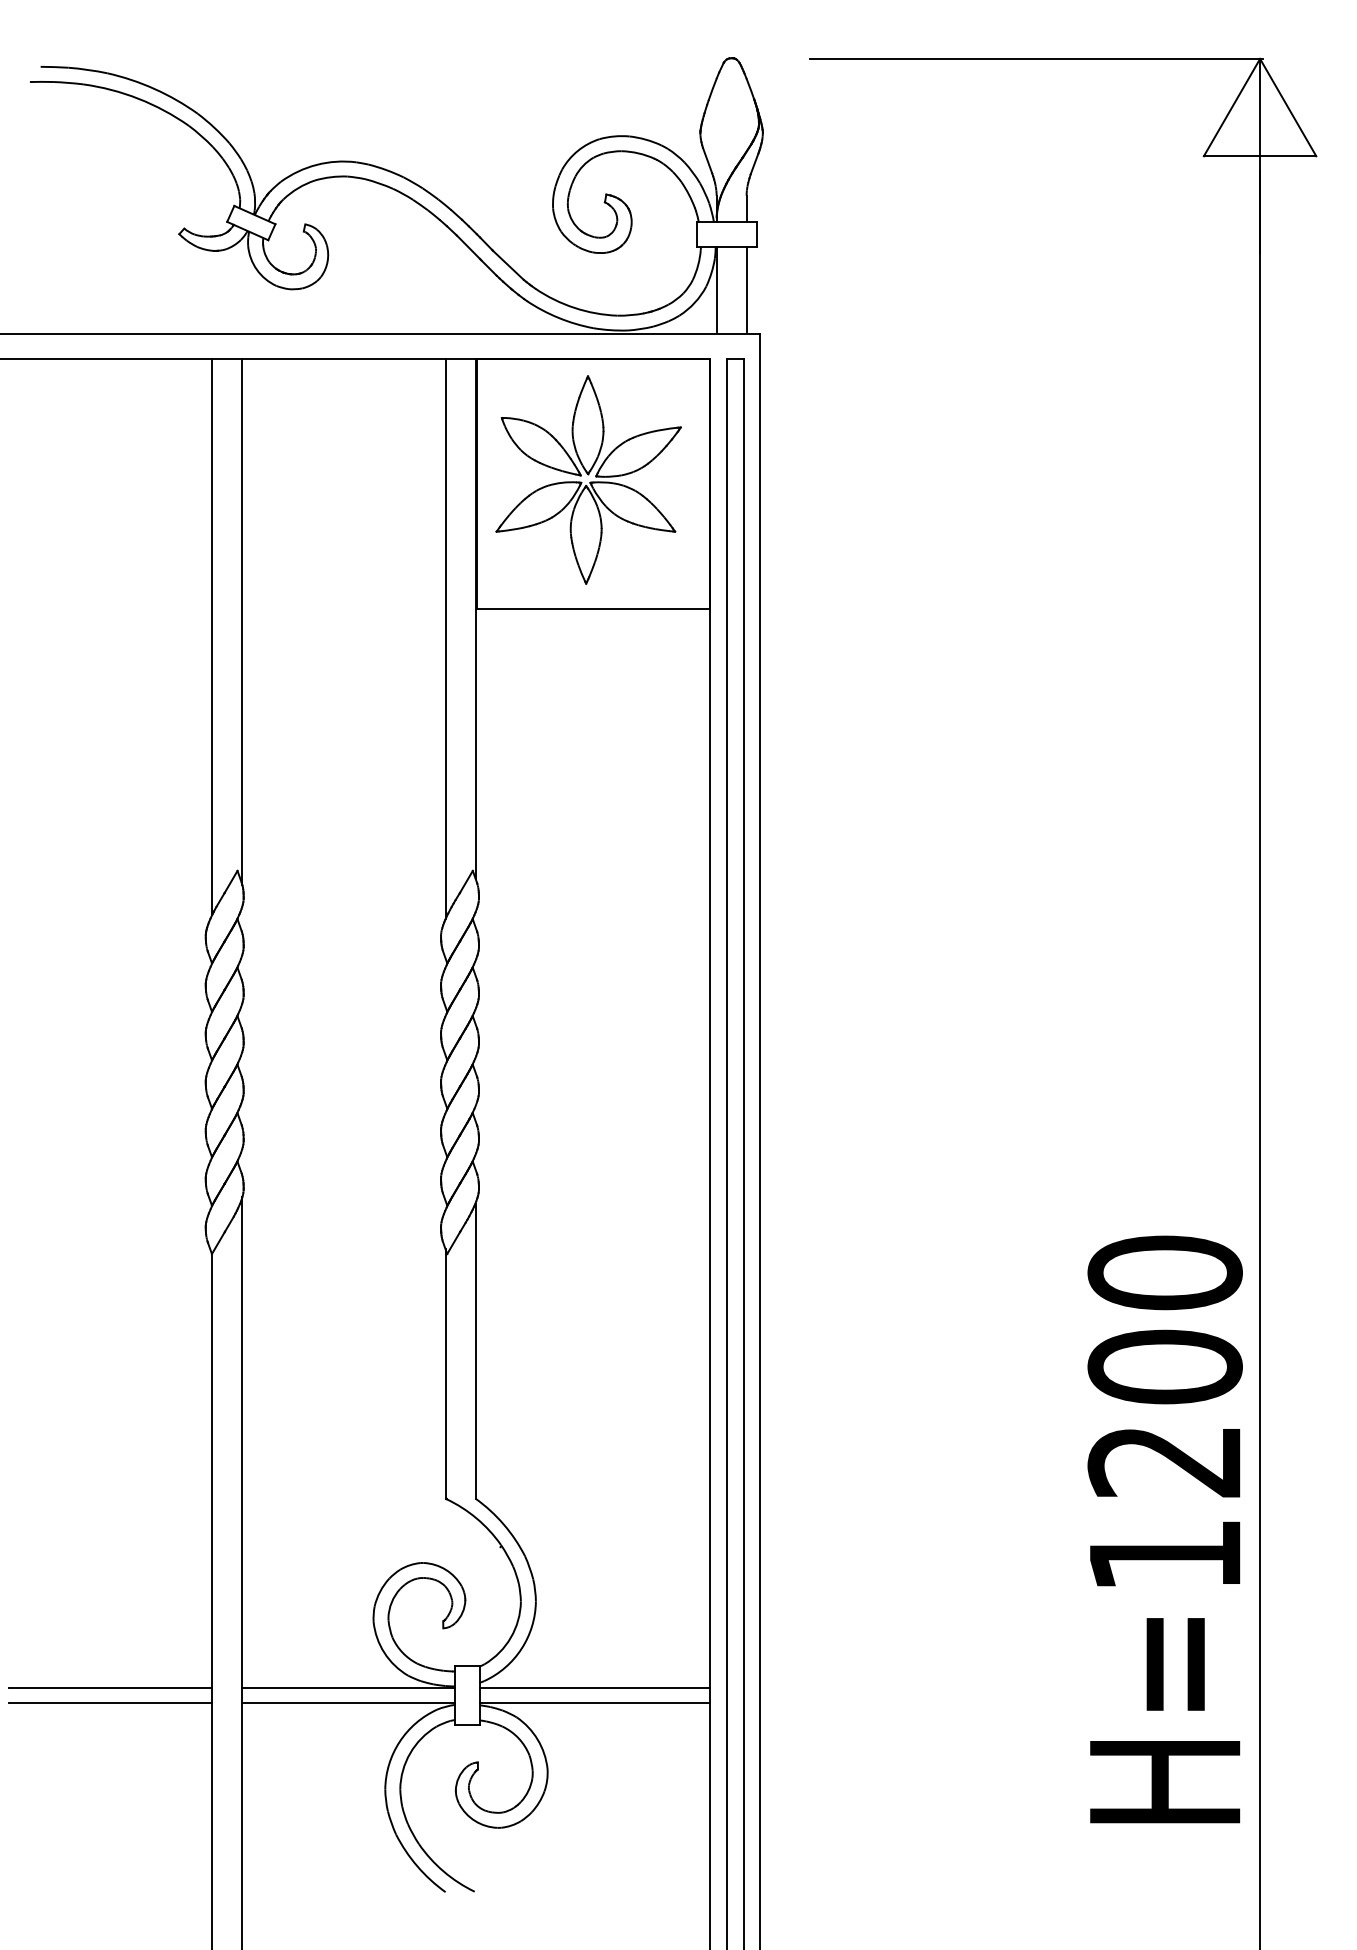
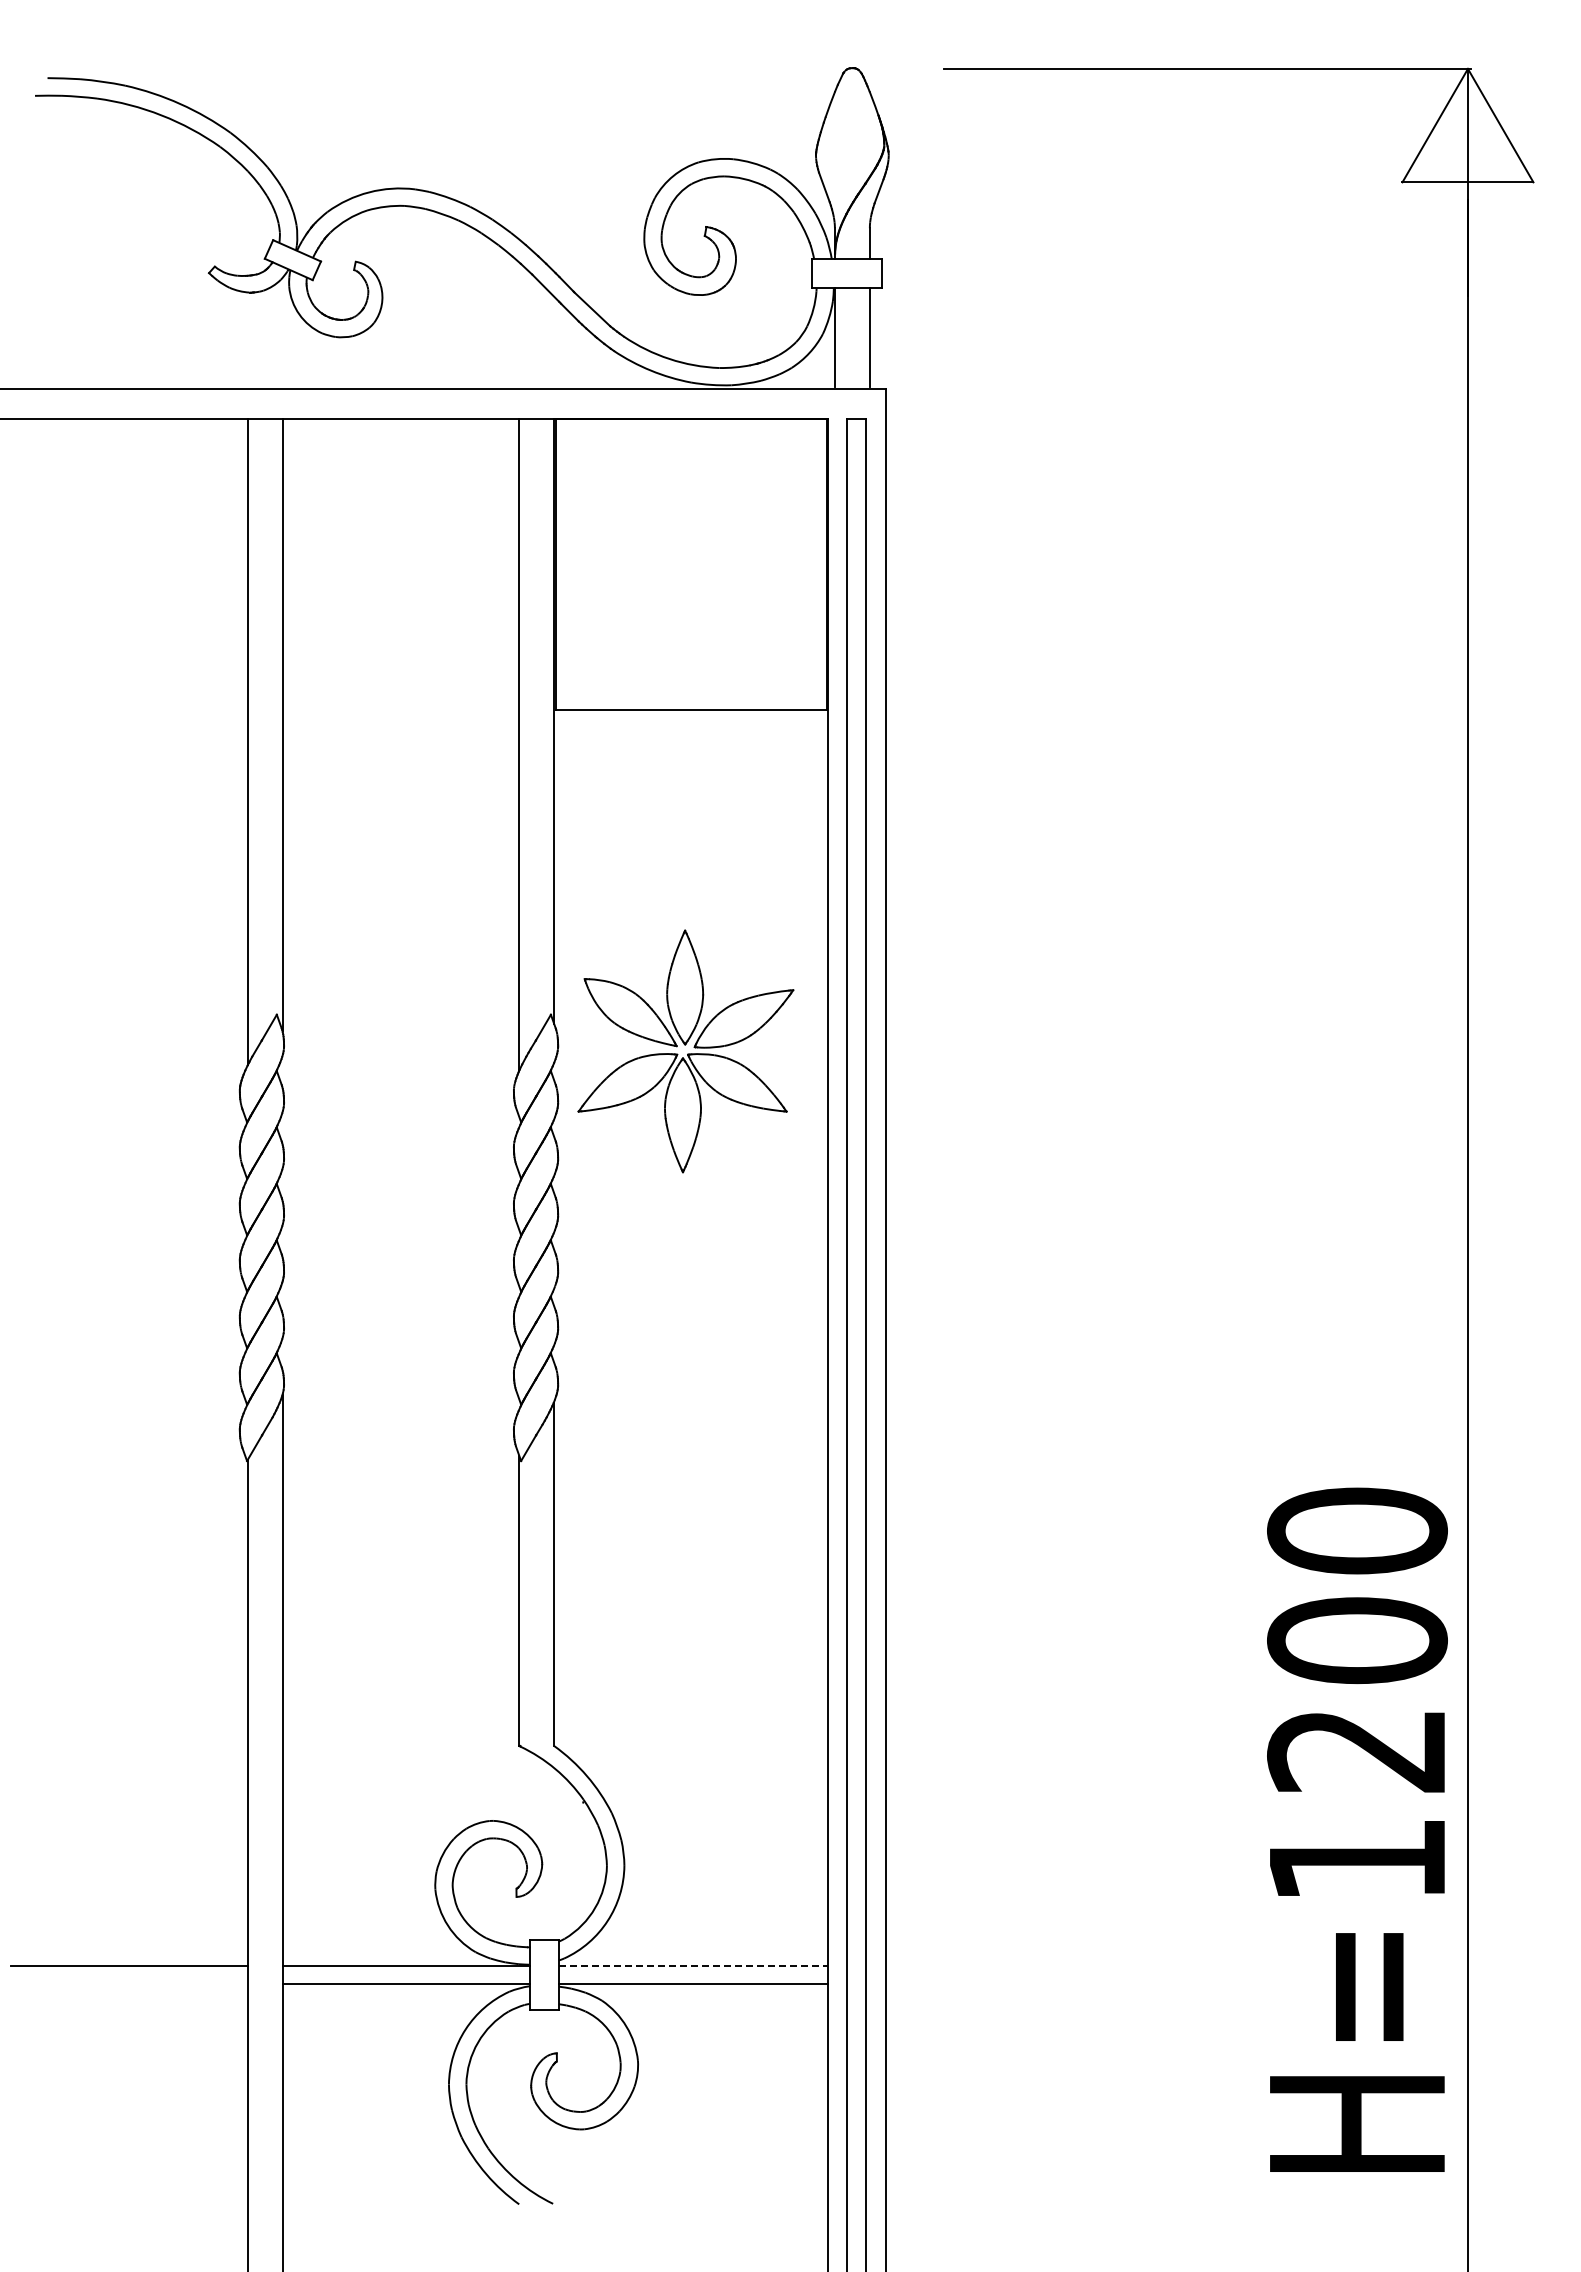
part: (588, 480) -> (685, 1051), moved
text: (1165, 1529) -> (1357, 1829), moved
line: (595, 1687) -> (693, 1966), solid -> dashed
line: (110, 1702) -> (128, 1983), removed

